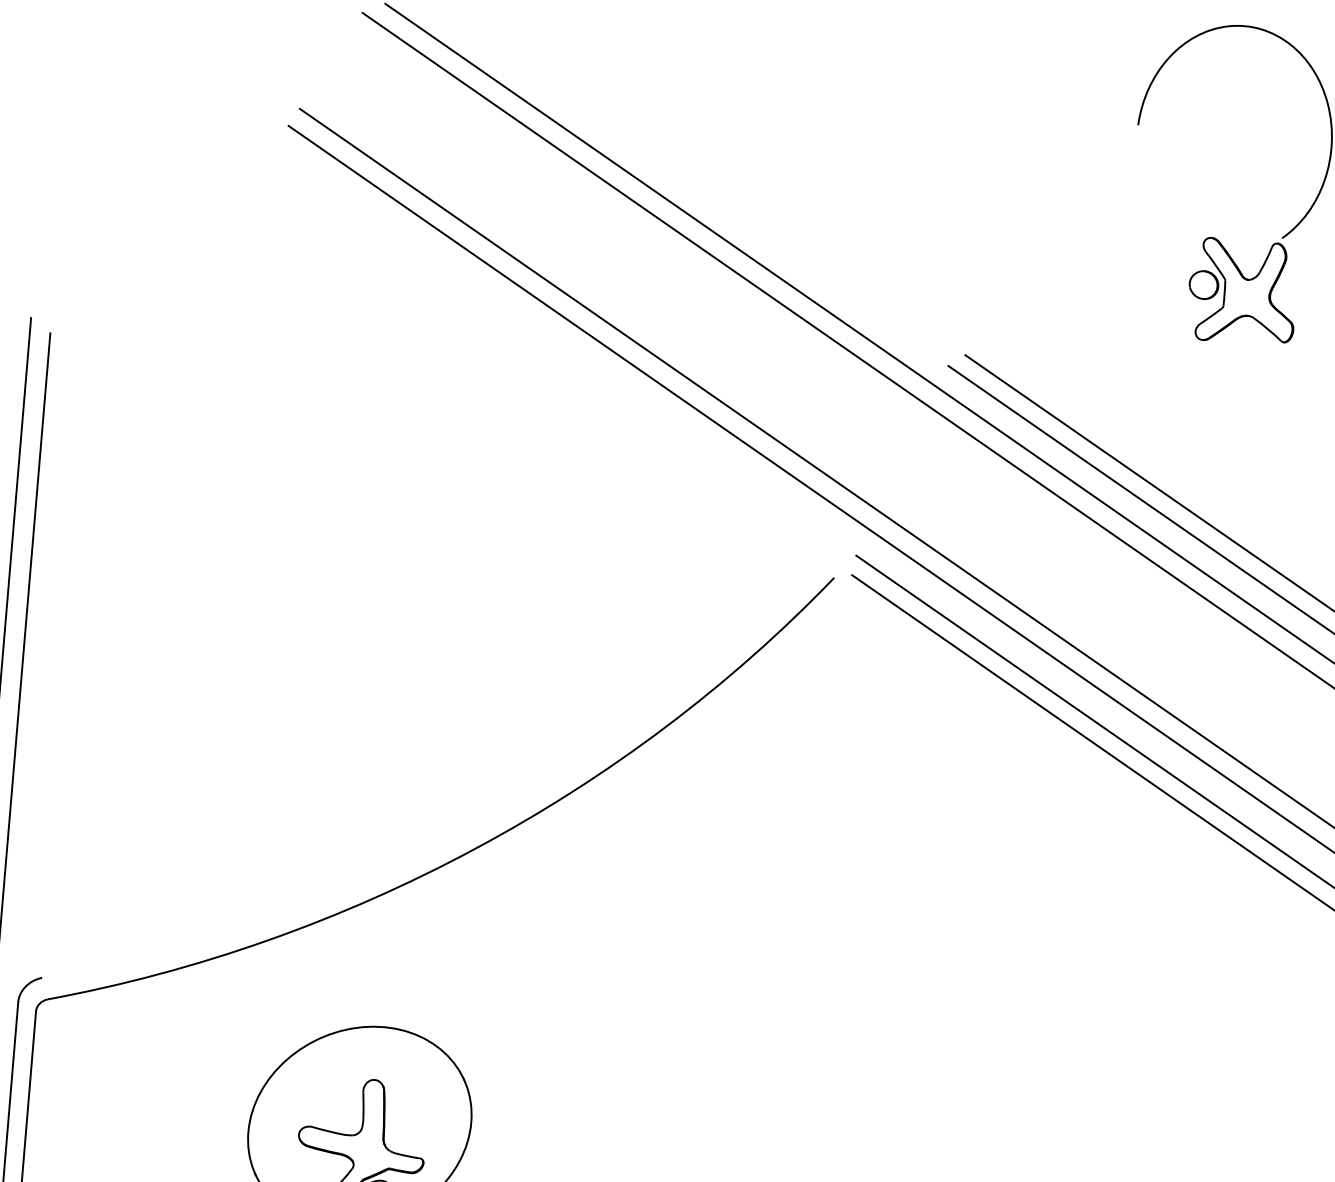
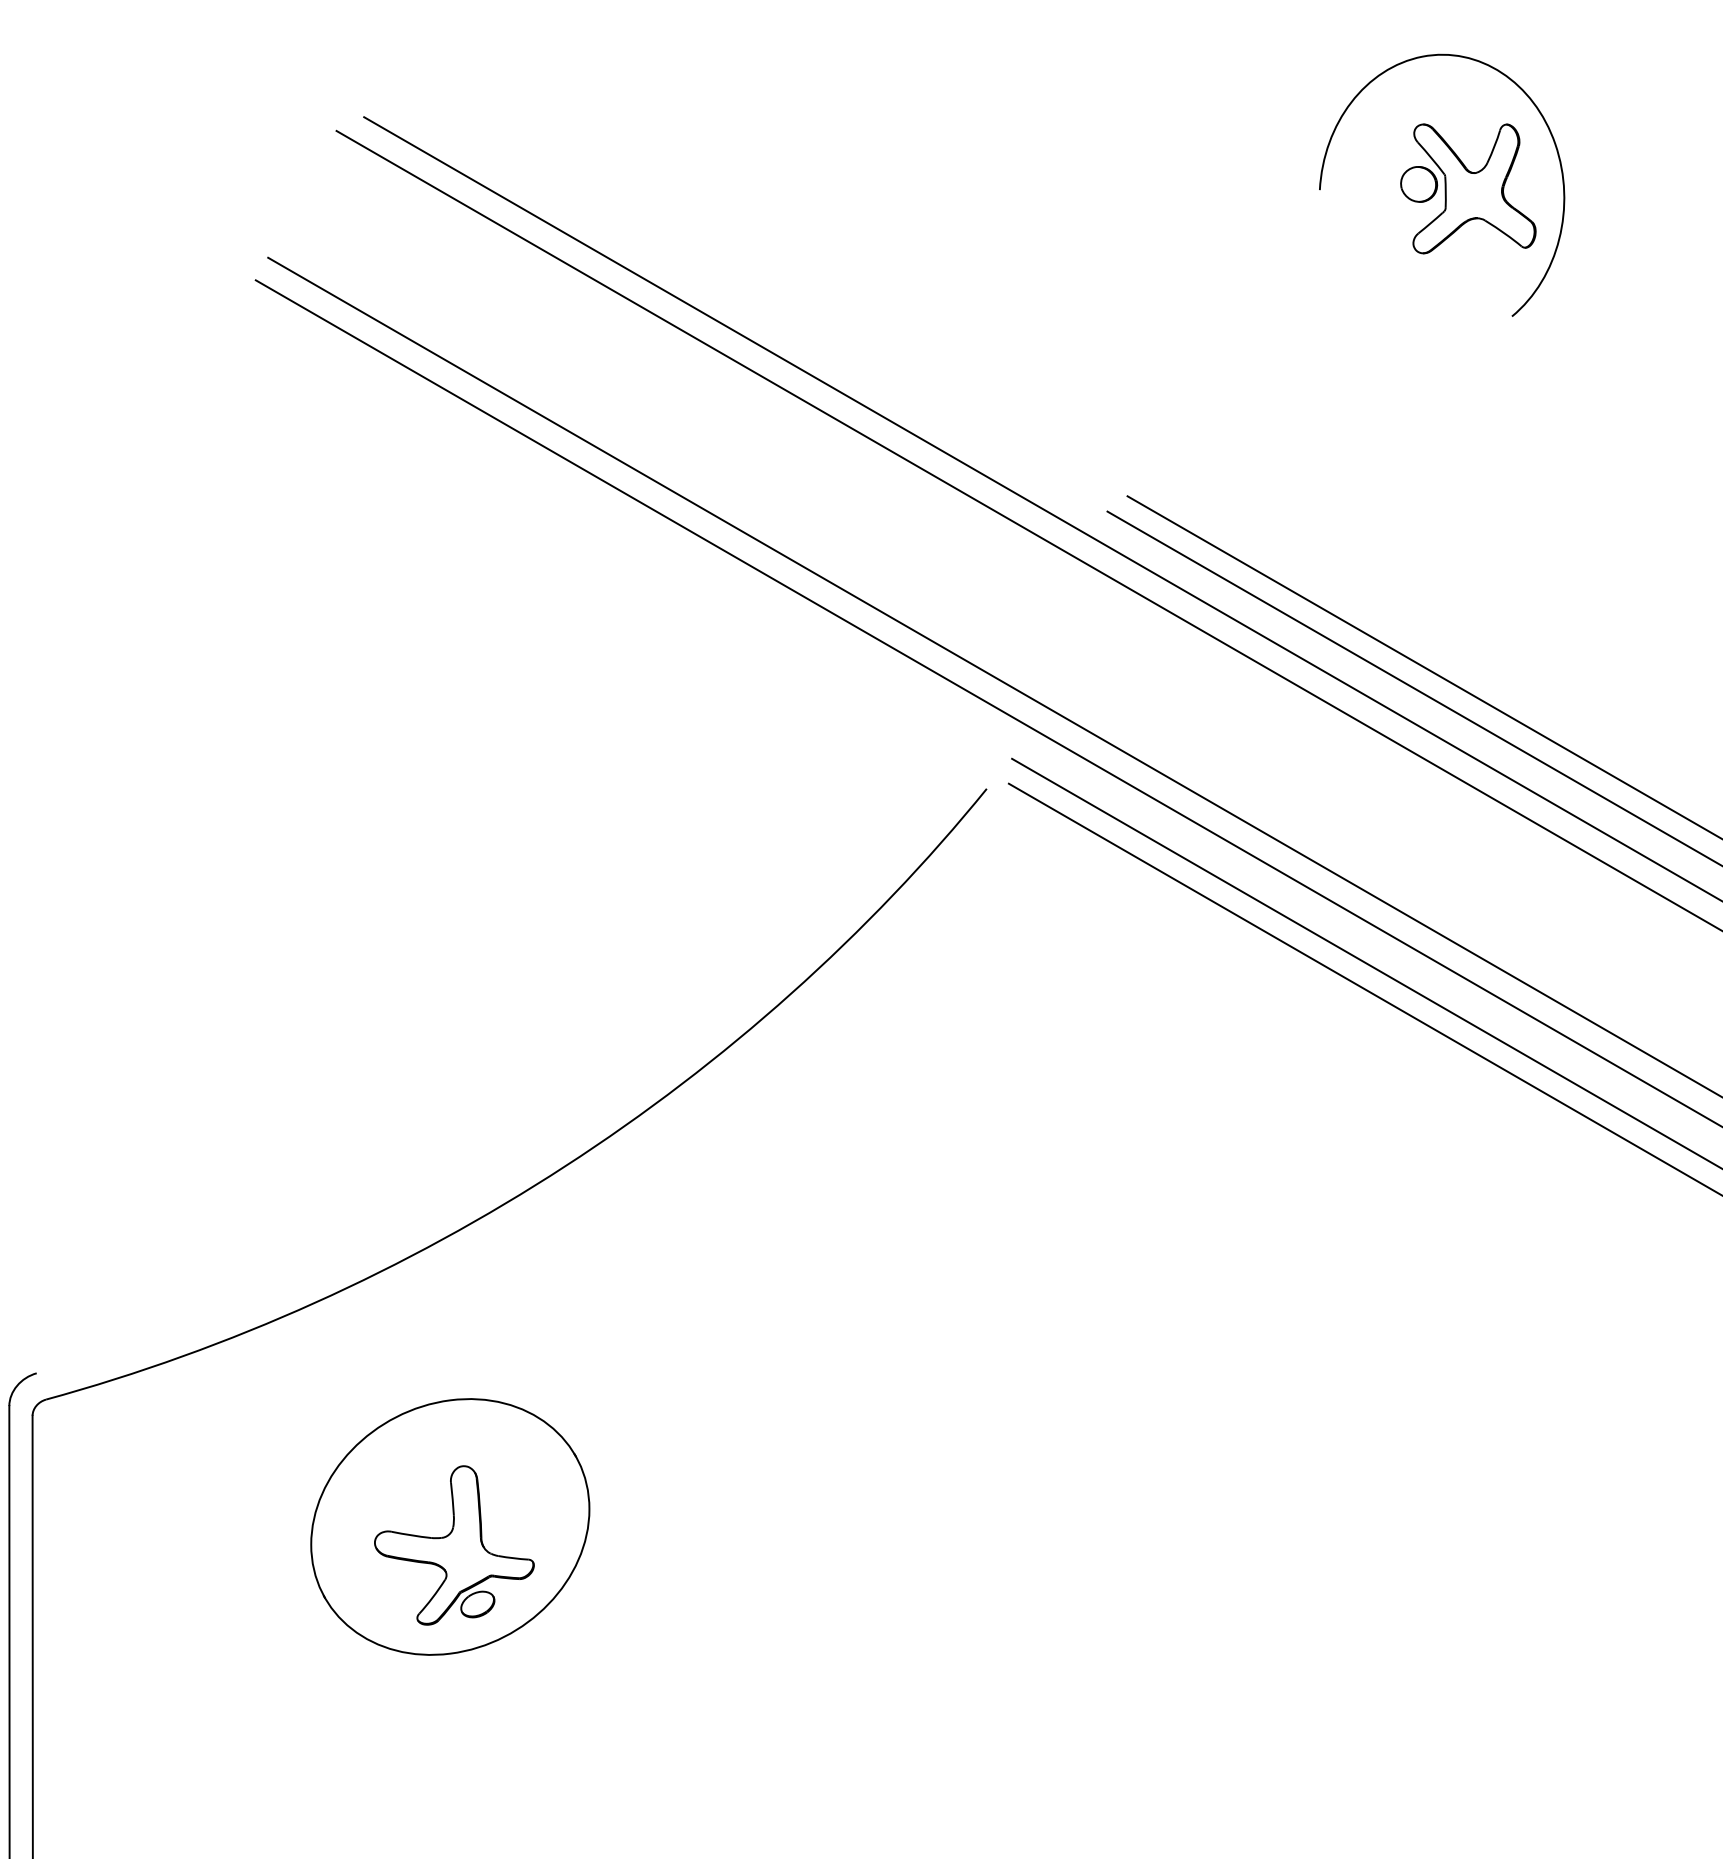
part: (1242, 291) -> (1468, 188), moved

